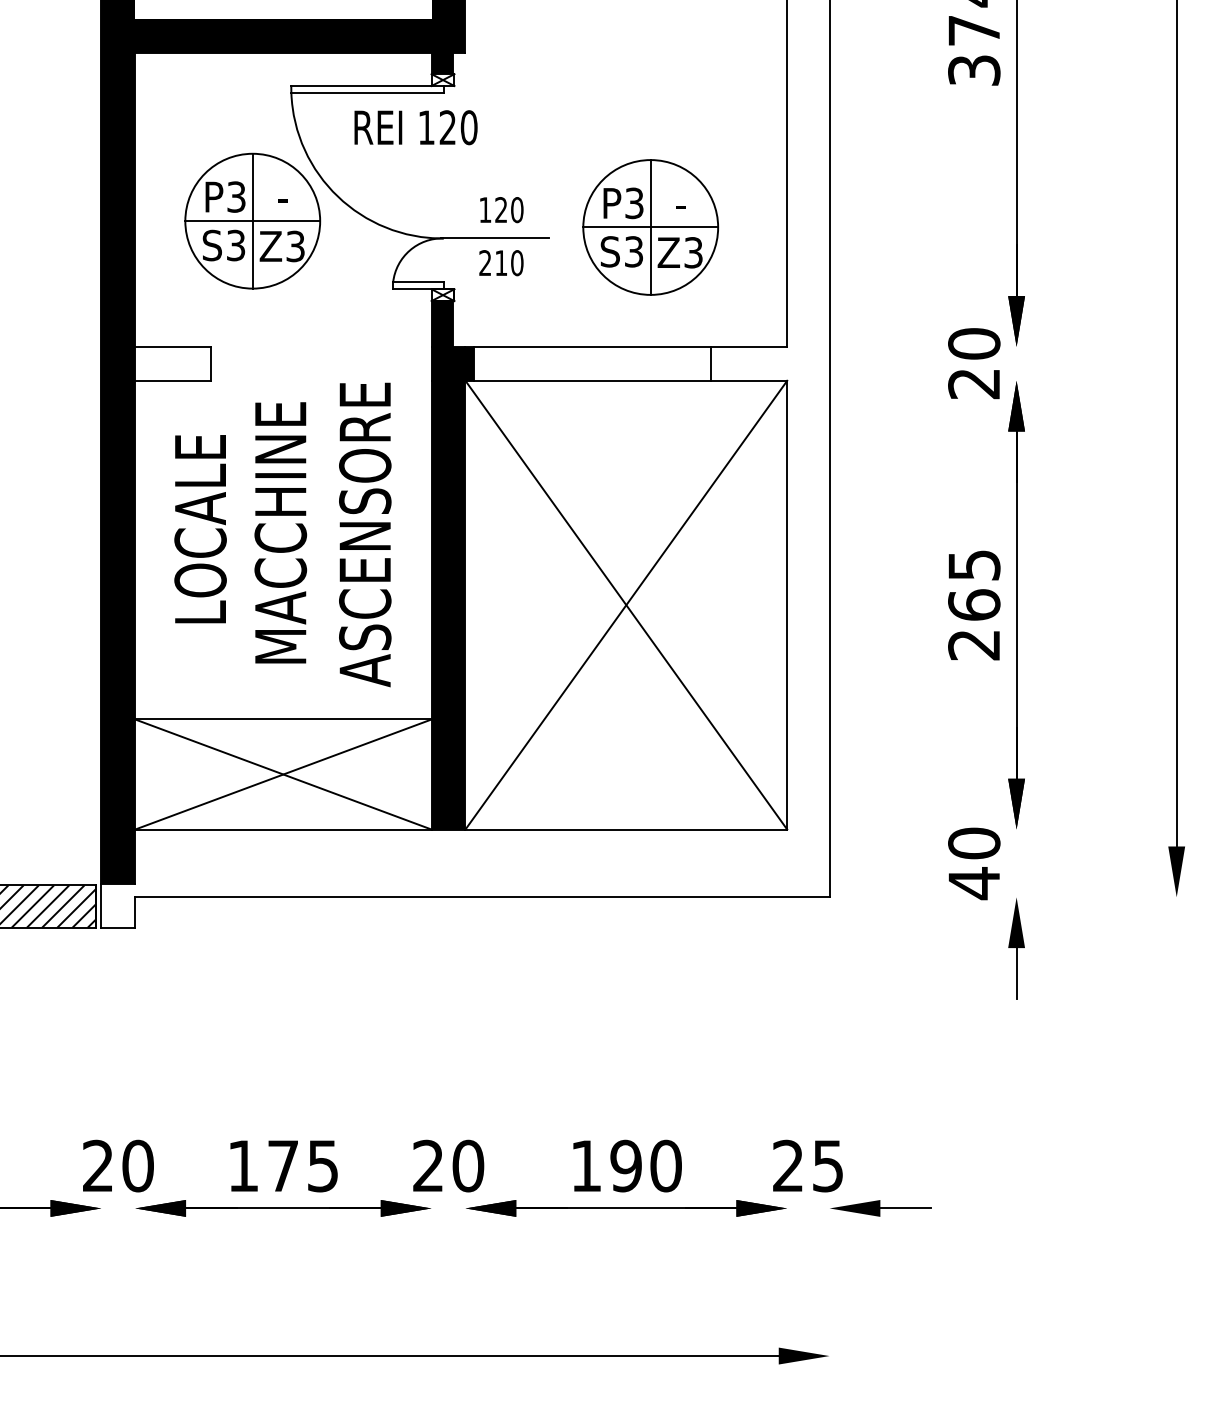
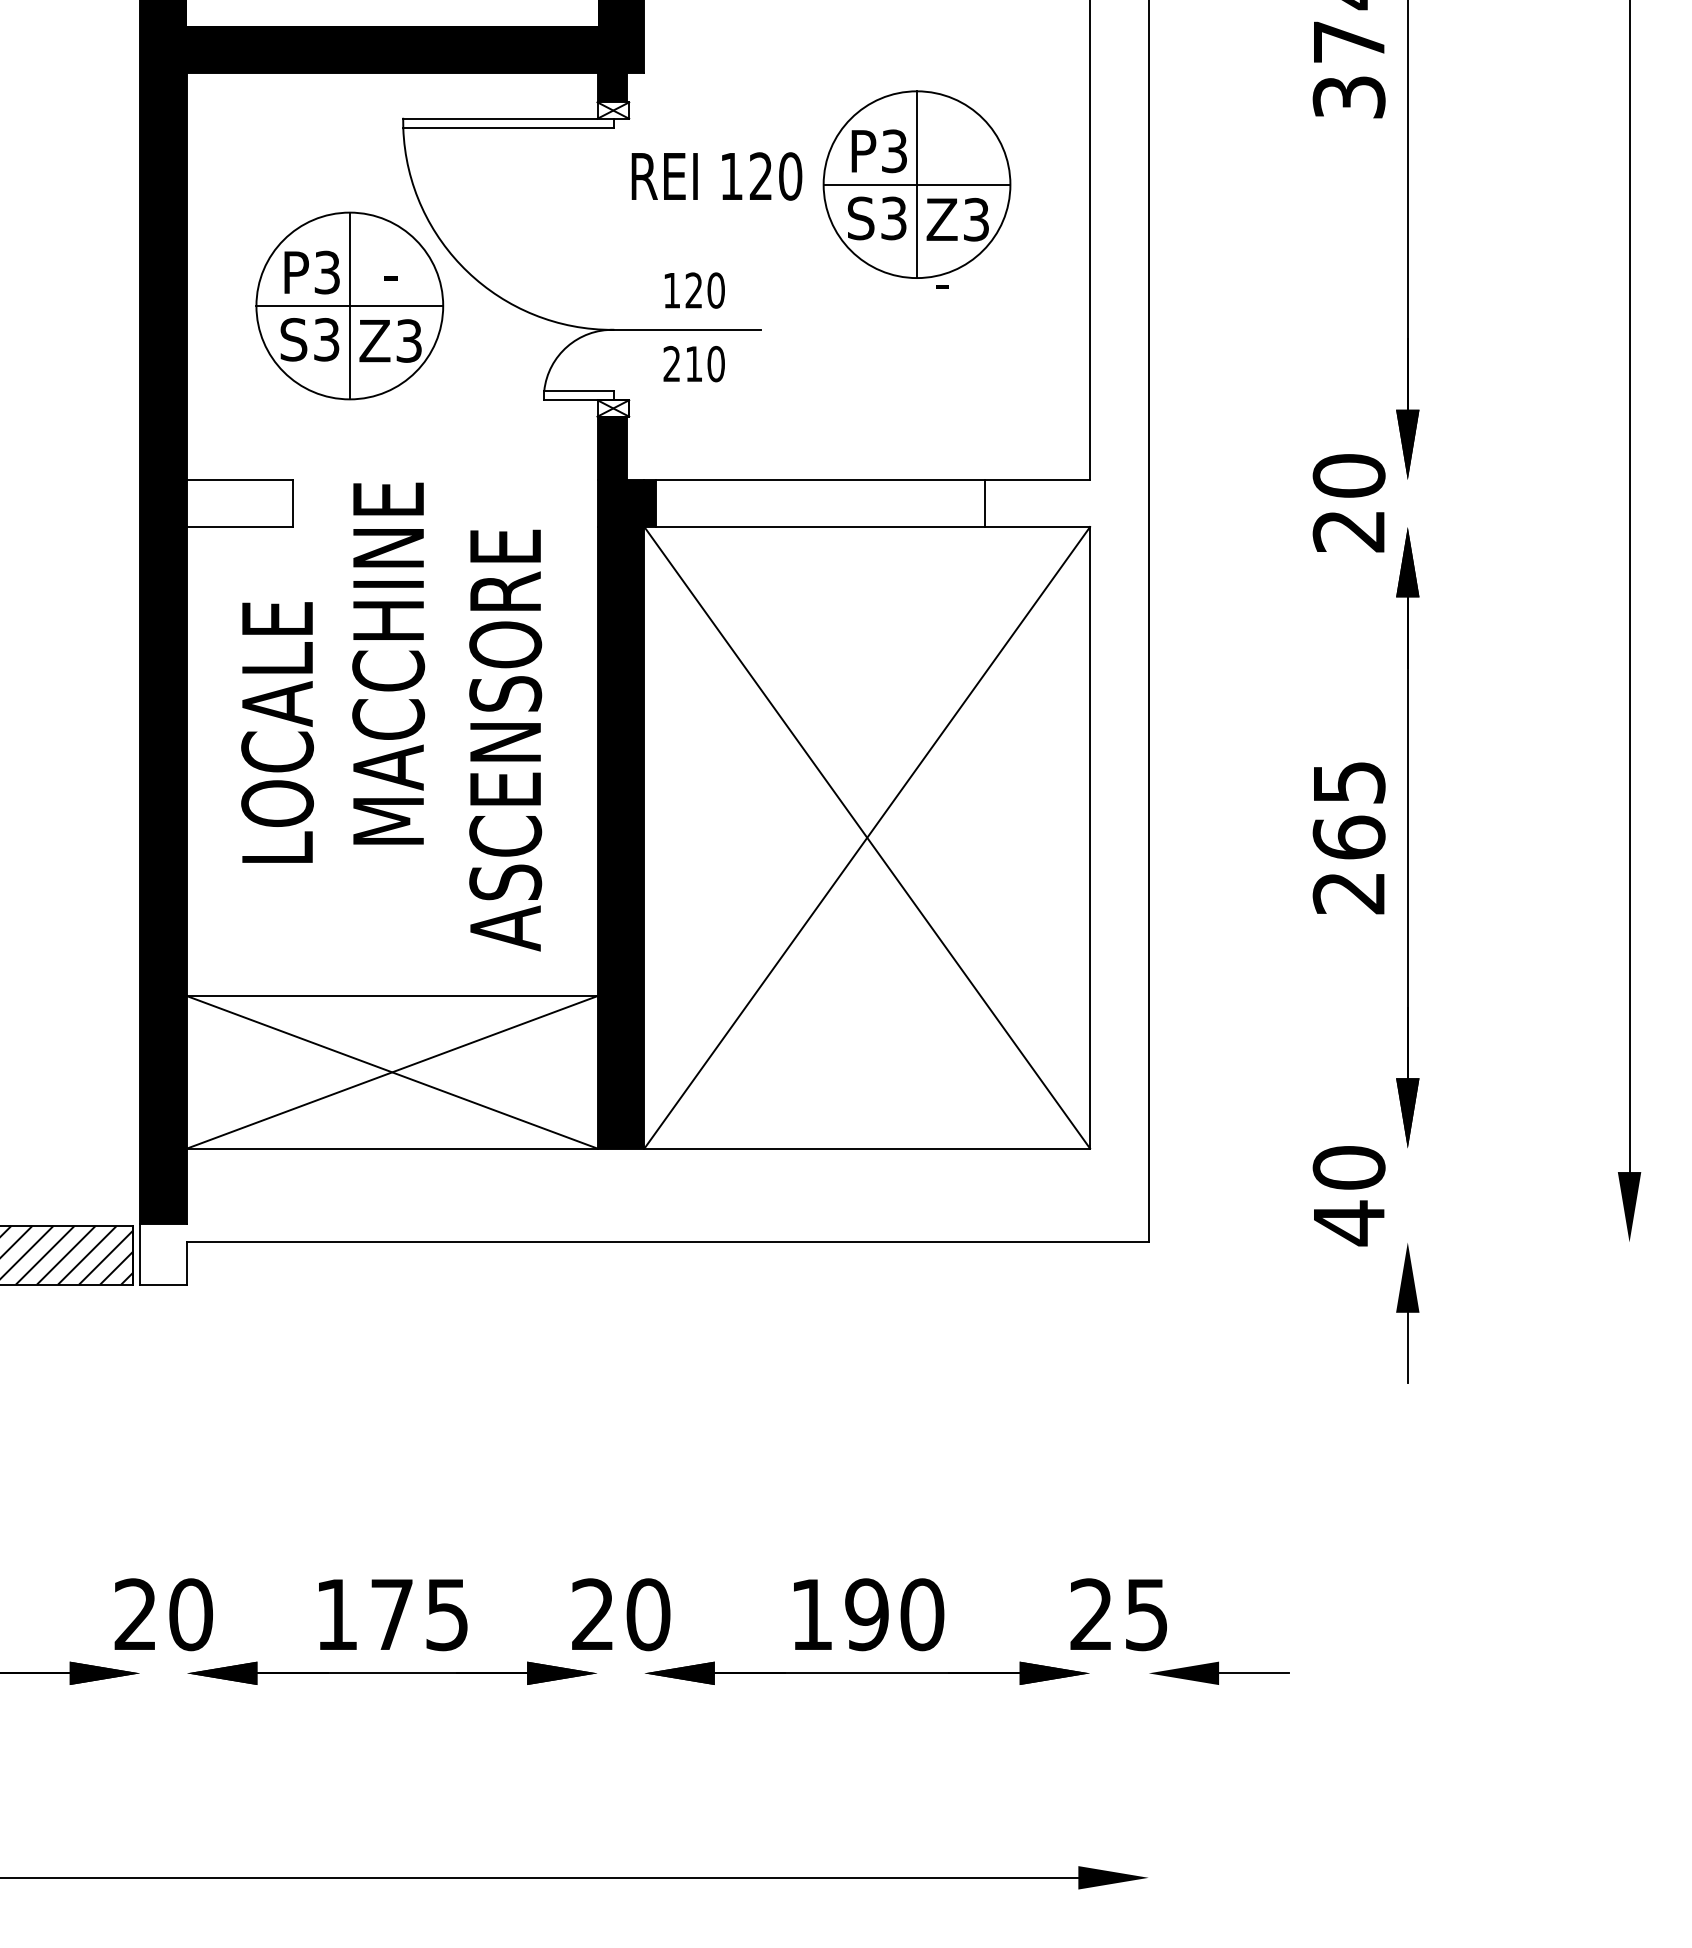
text: (415, 127) -> (716, 176), moved
part: (650, 227) -> (916, 184), moved
text: (280, 532) -> (388, 663), moved

